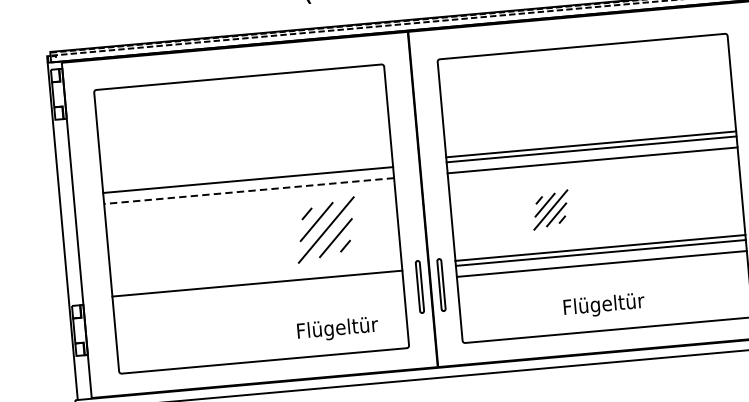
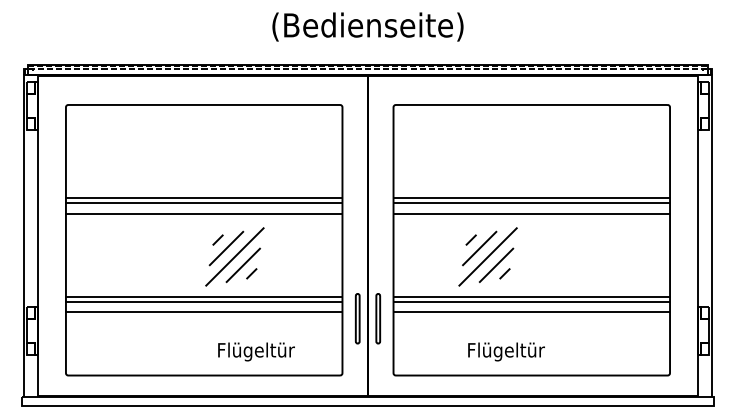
line: (246, 175) -> (203, 198), added
line: (248, 191) -> (203, 213), dashed -> solid
part: (550, 209) -> (487, 256), size x1.67
part: (325, 229) -> (234, 256), moved
line: (256, 279) -> (203, 297), added
line: (257, 294) -> (203, 312), added
text: (604, 305) -> (506, 351), moved
text: (337, 328) -> (256, 351), moved

